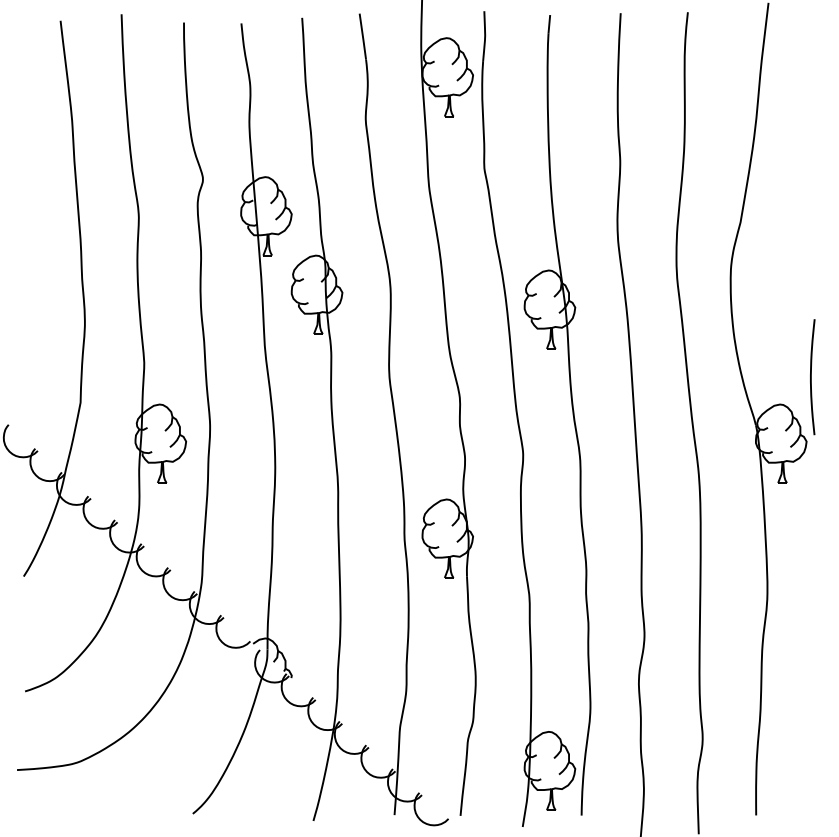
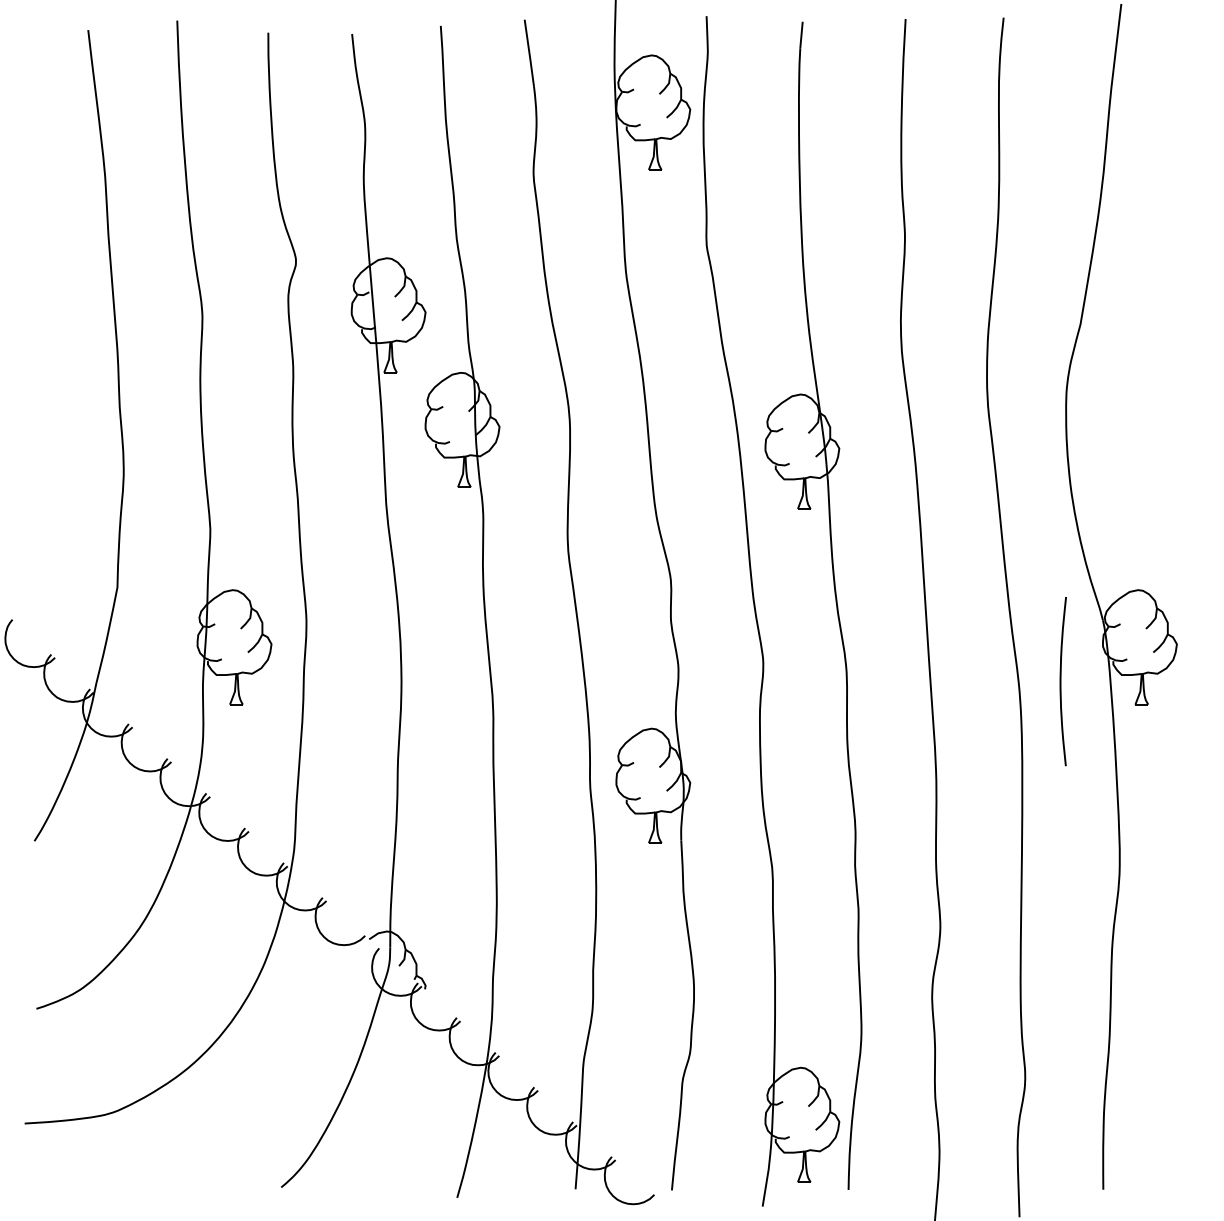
curve: (811, 377) -> (1061, 682), moved

